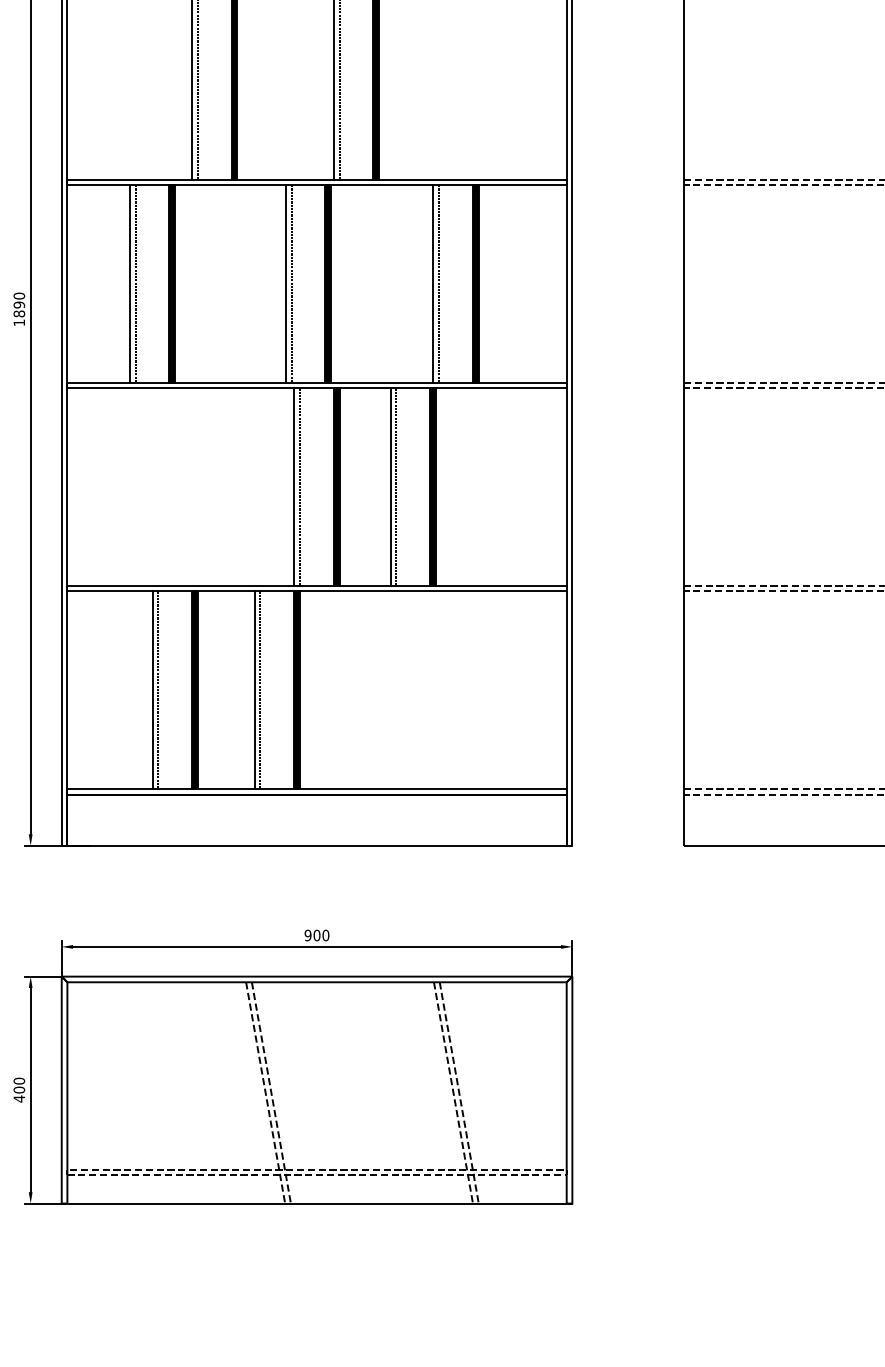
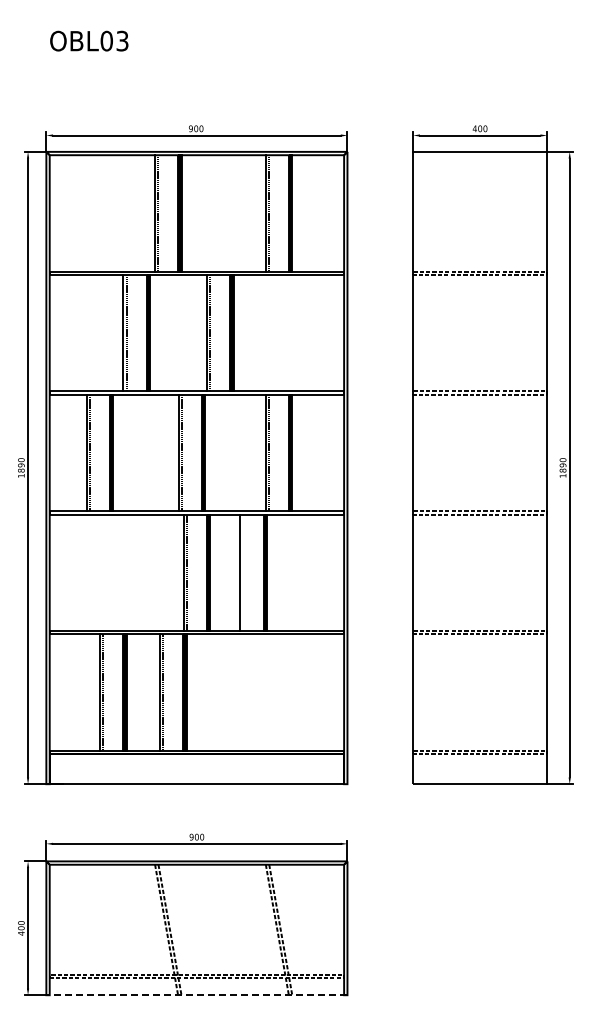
line: (396, 486) -> (243, 572), removed
line: (316, 1204) -> (196, 995), solid -> dashed

